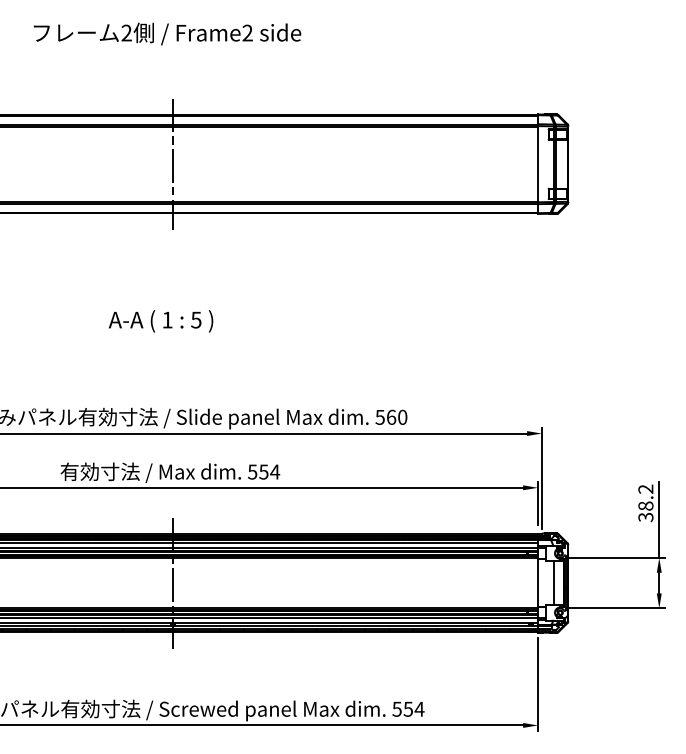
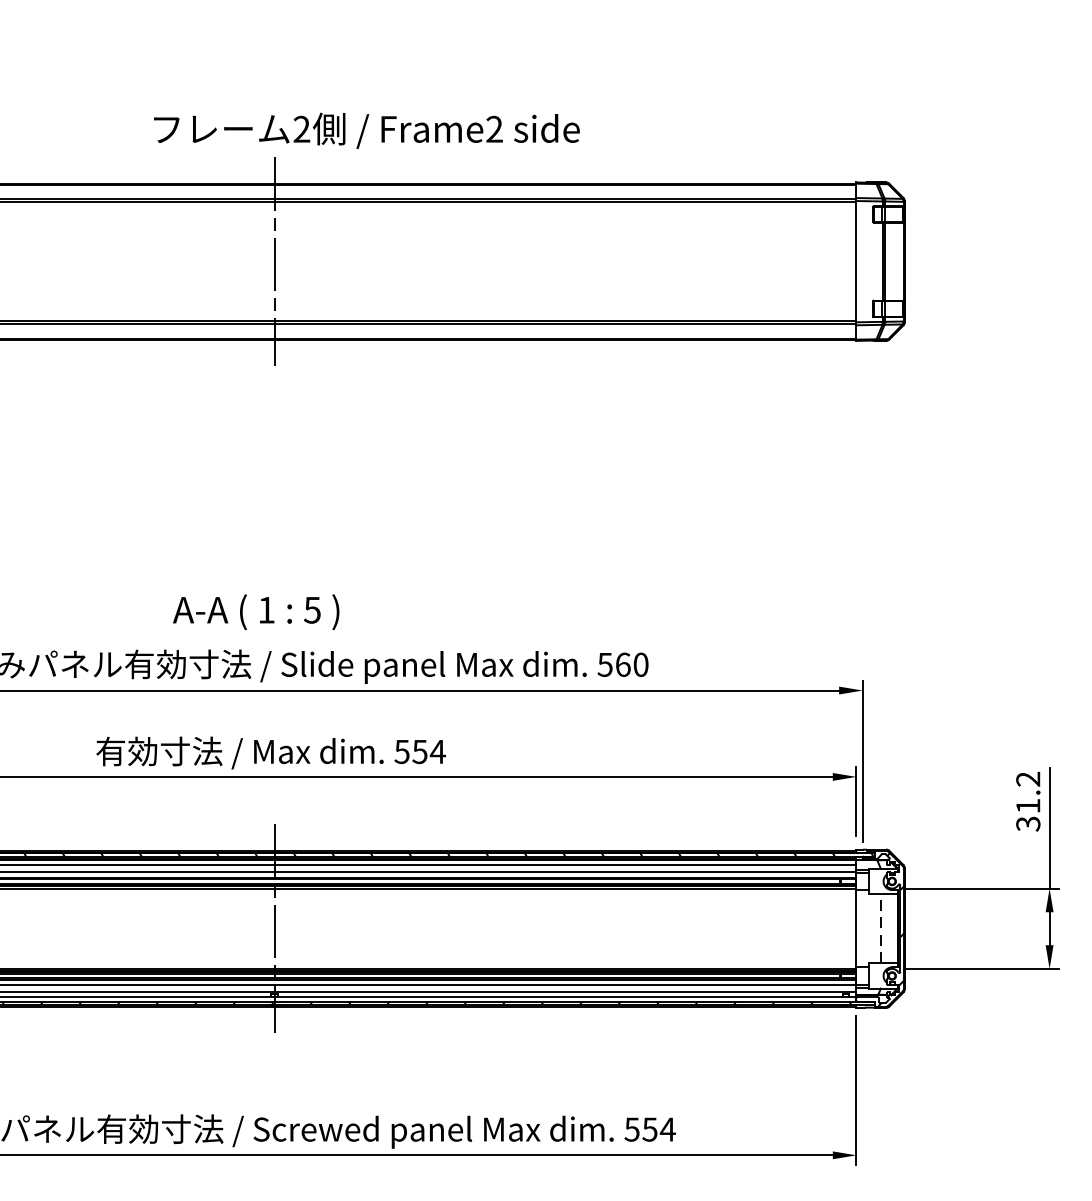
text: (167, 33) -> (366, 129), moved
text: (161, 321) -> (256, 612), moved
text: (645, 505) -> (1027, 805), 38.2 -> 31.2
line: (553, 583) -> (881, 929), solid -> dashed

